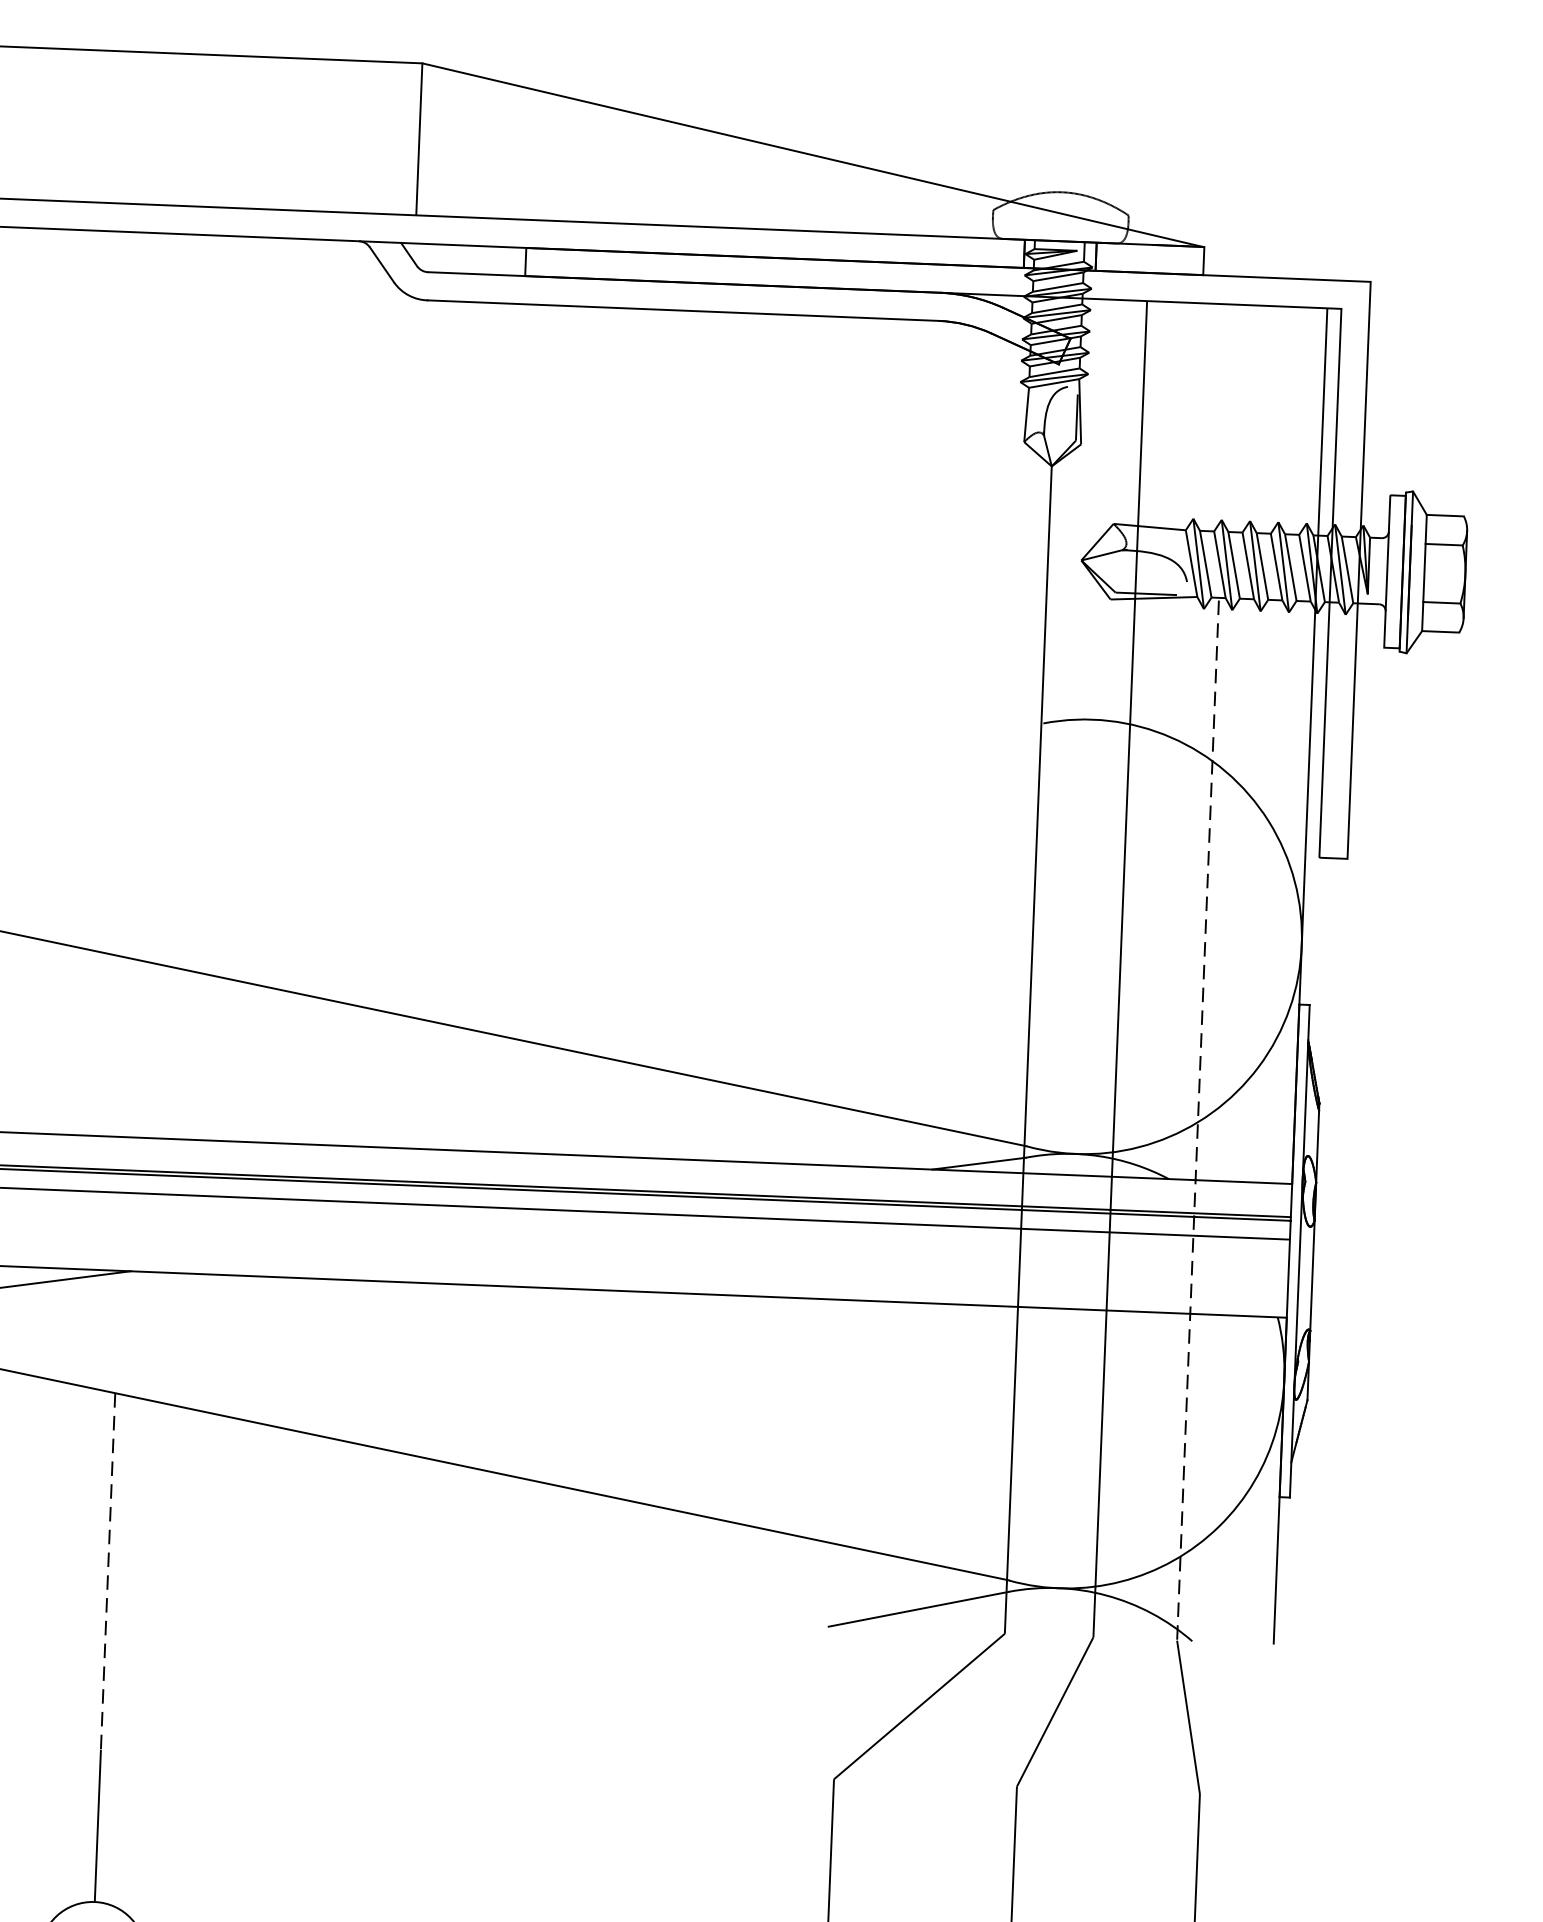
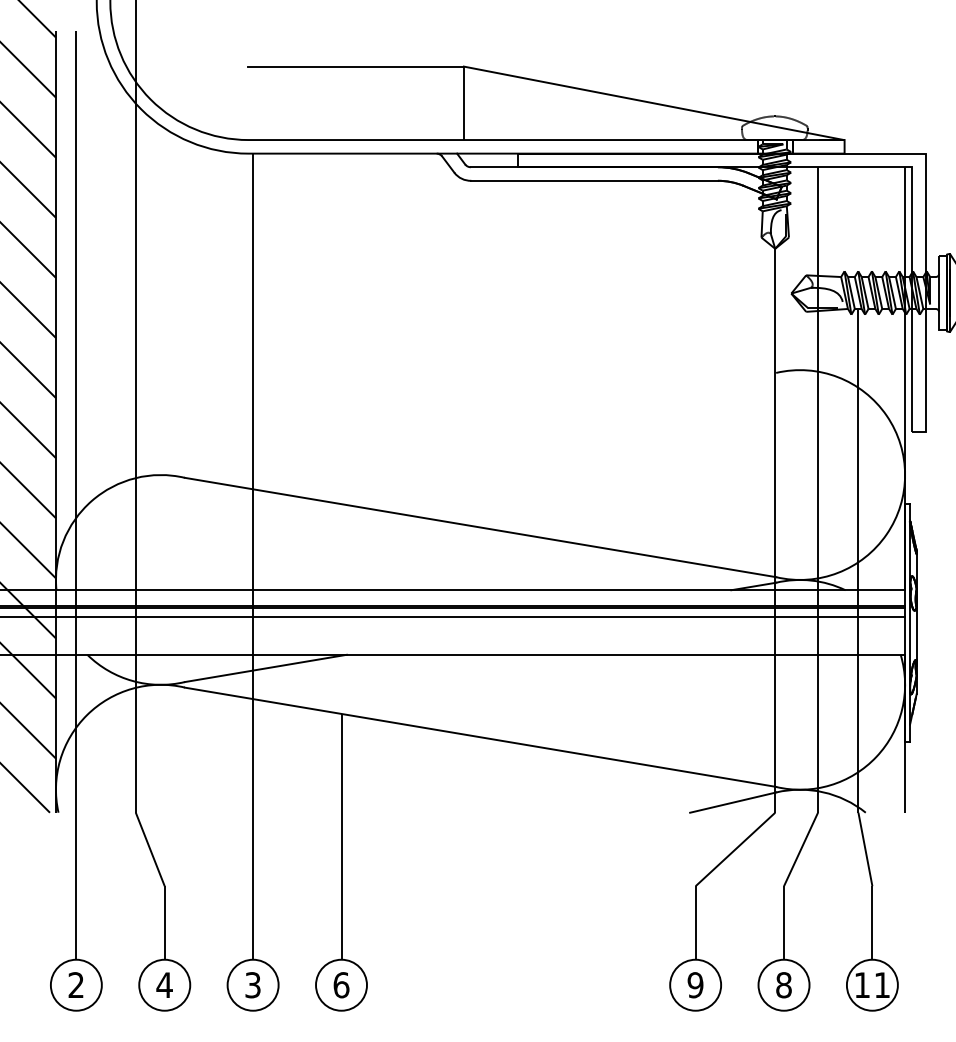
line: (1198, 1122) -> (858, 562), dashed -> solid
line: (108, 1572) -> (341, 800), dashed -> solid

